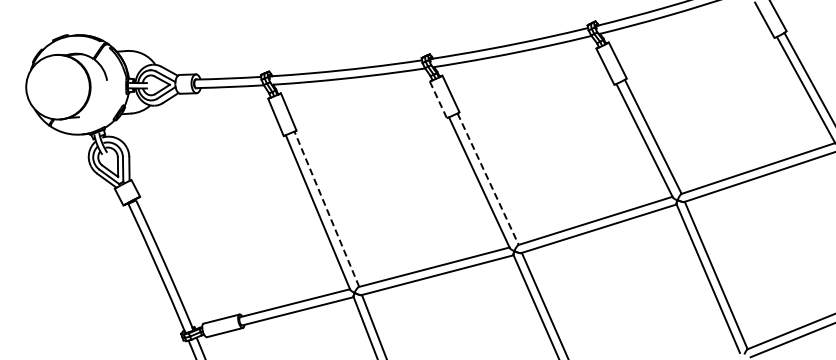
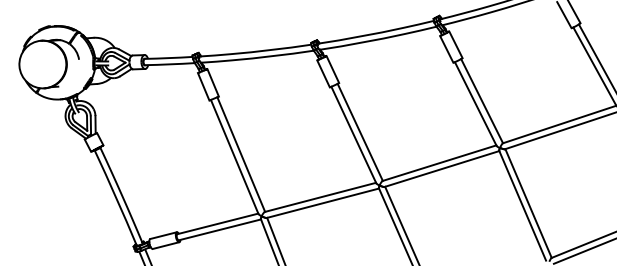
line: (438, 100) -> (323, 74), dashed -> solid
line: (488, 179) -> (360, 132), dashed -> solid
line: (326, 208) -> (240, 154), dashed -> solid

